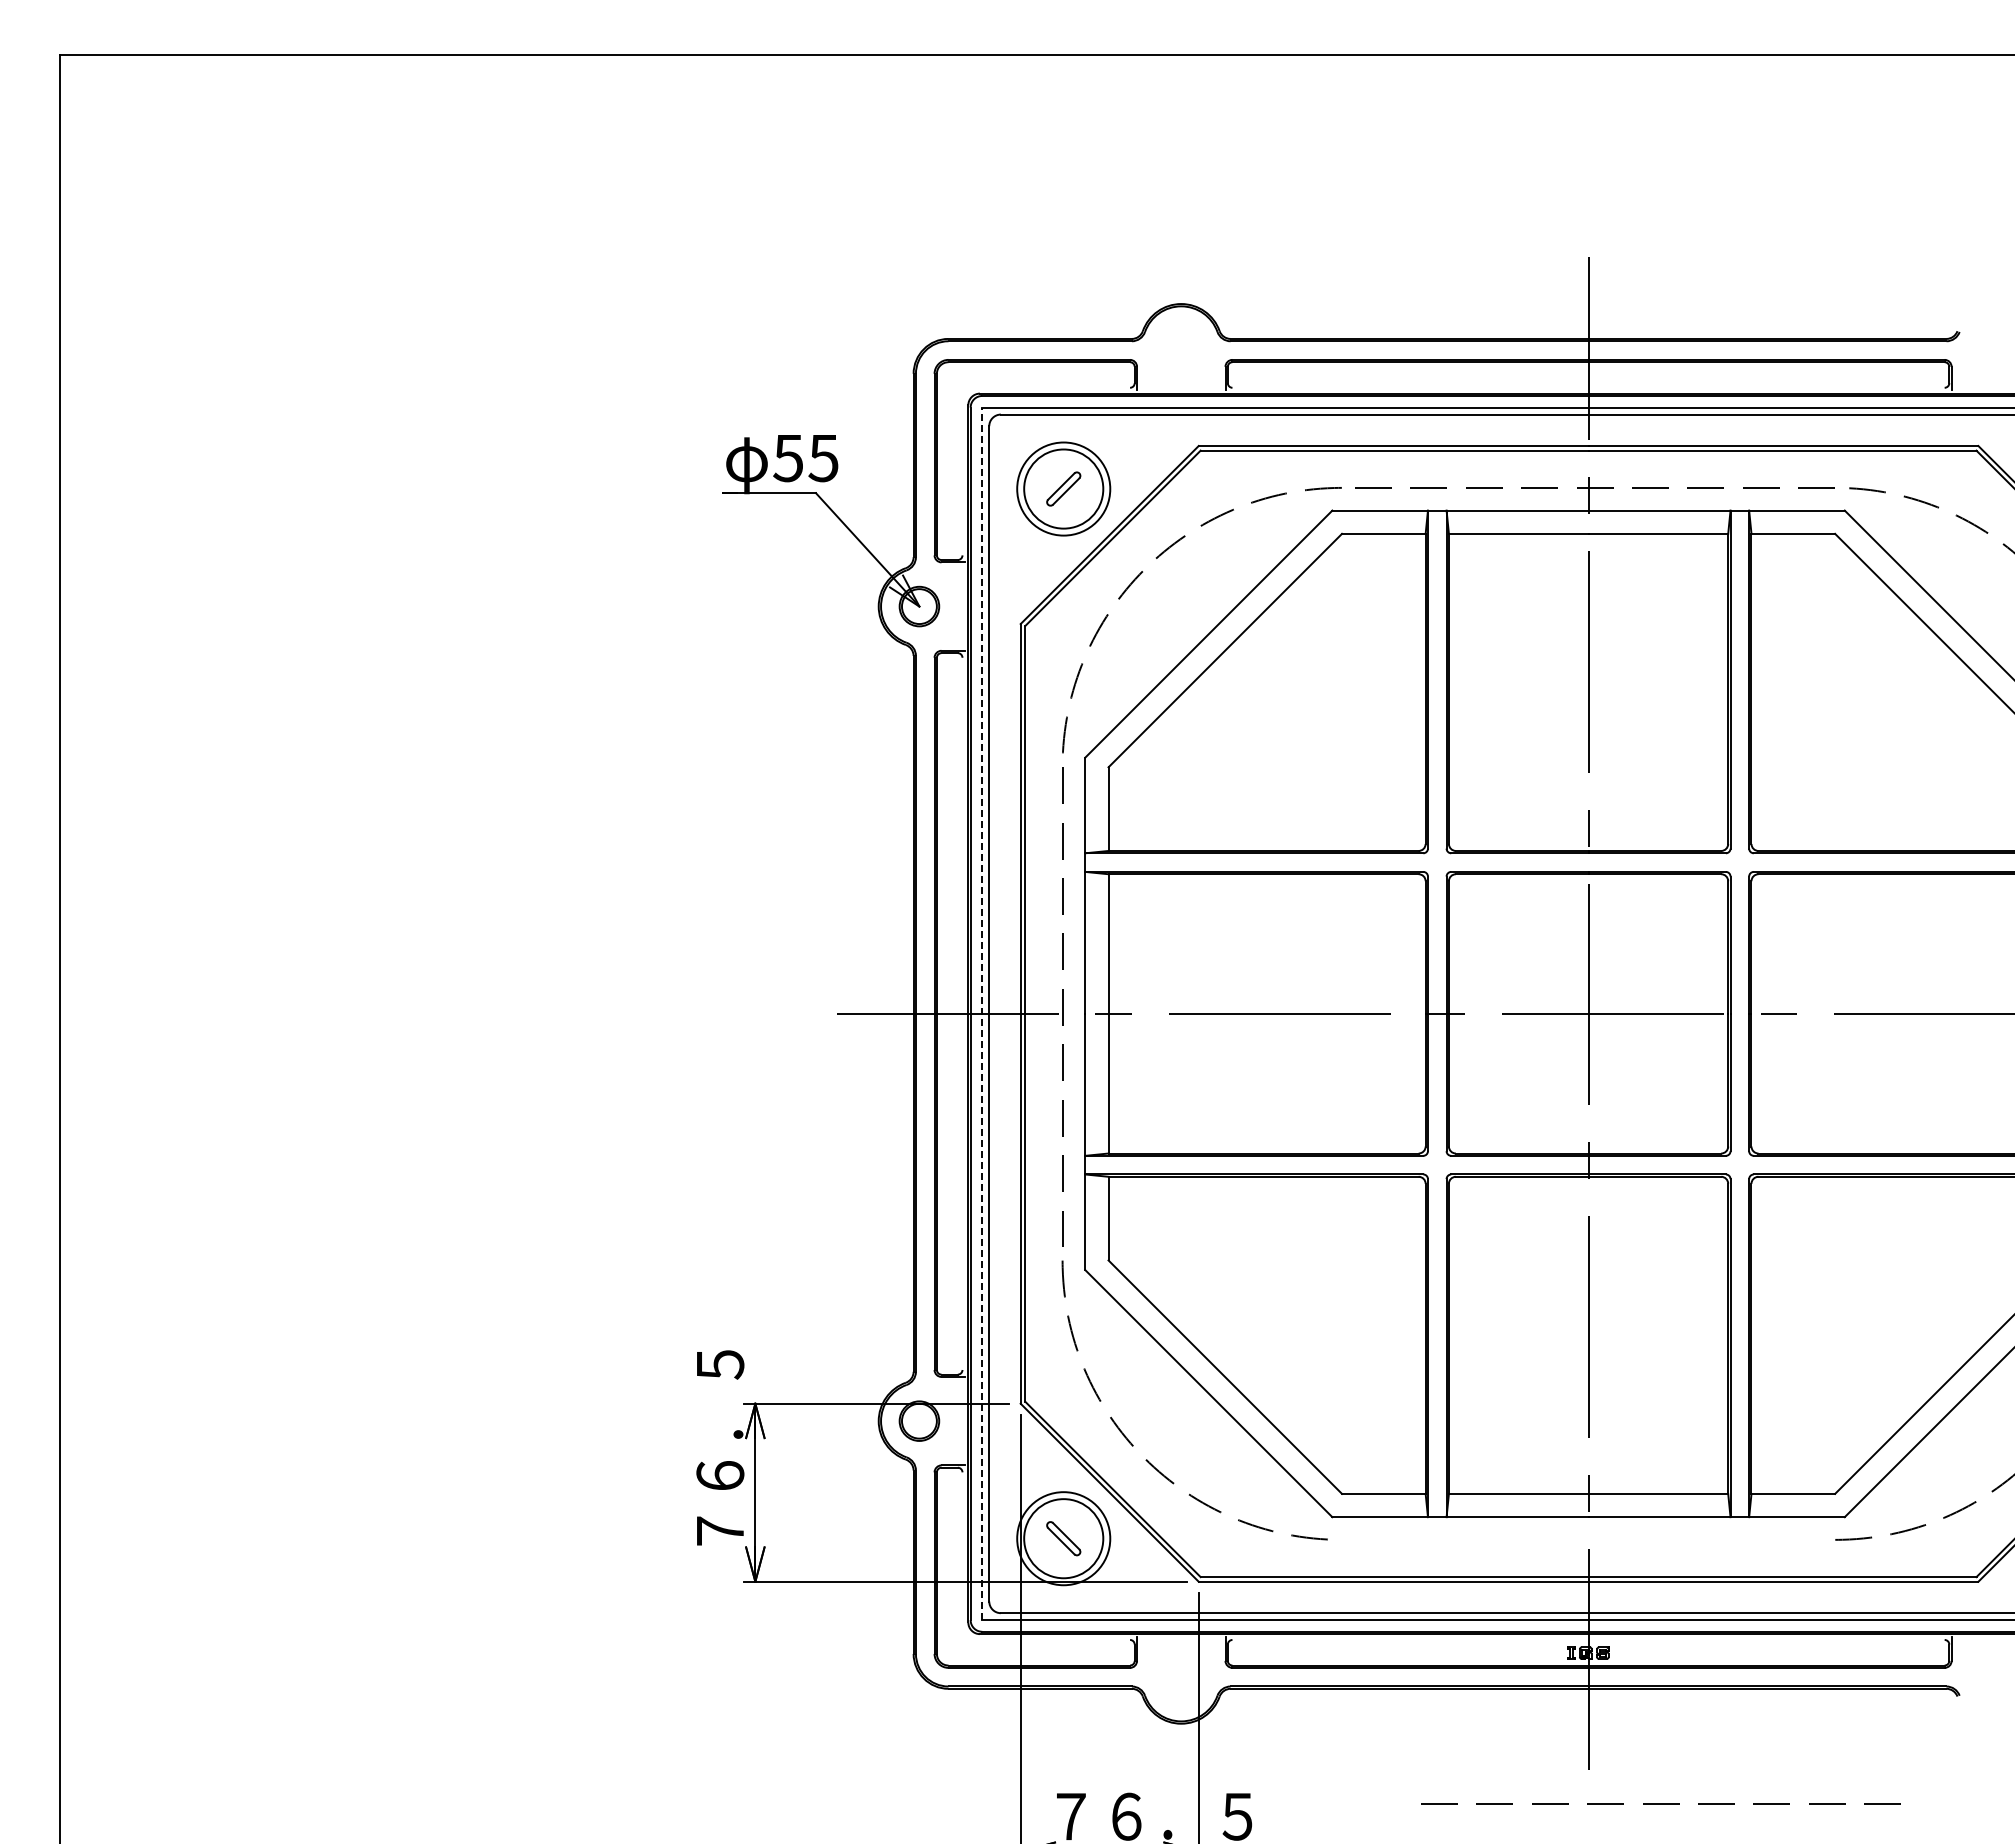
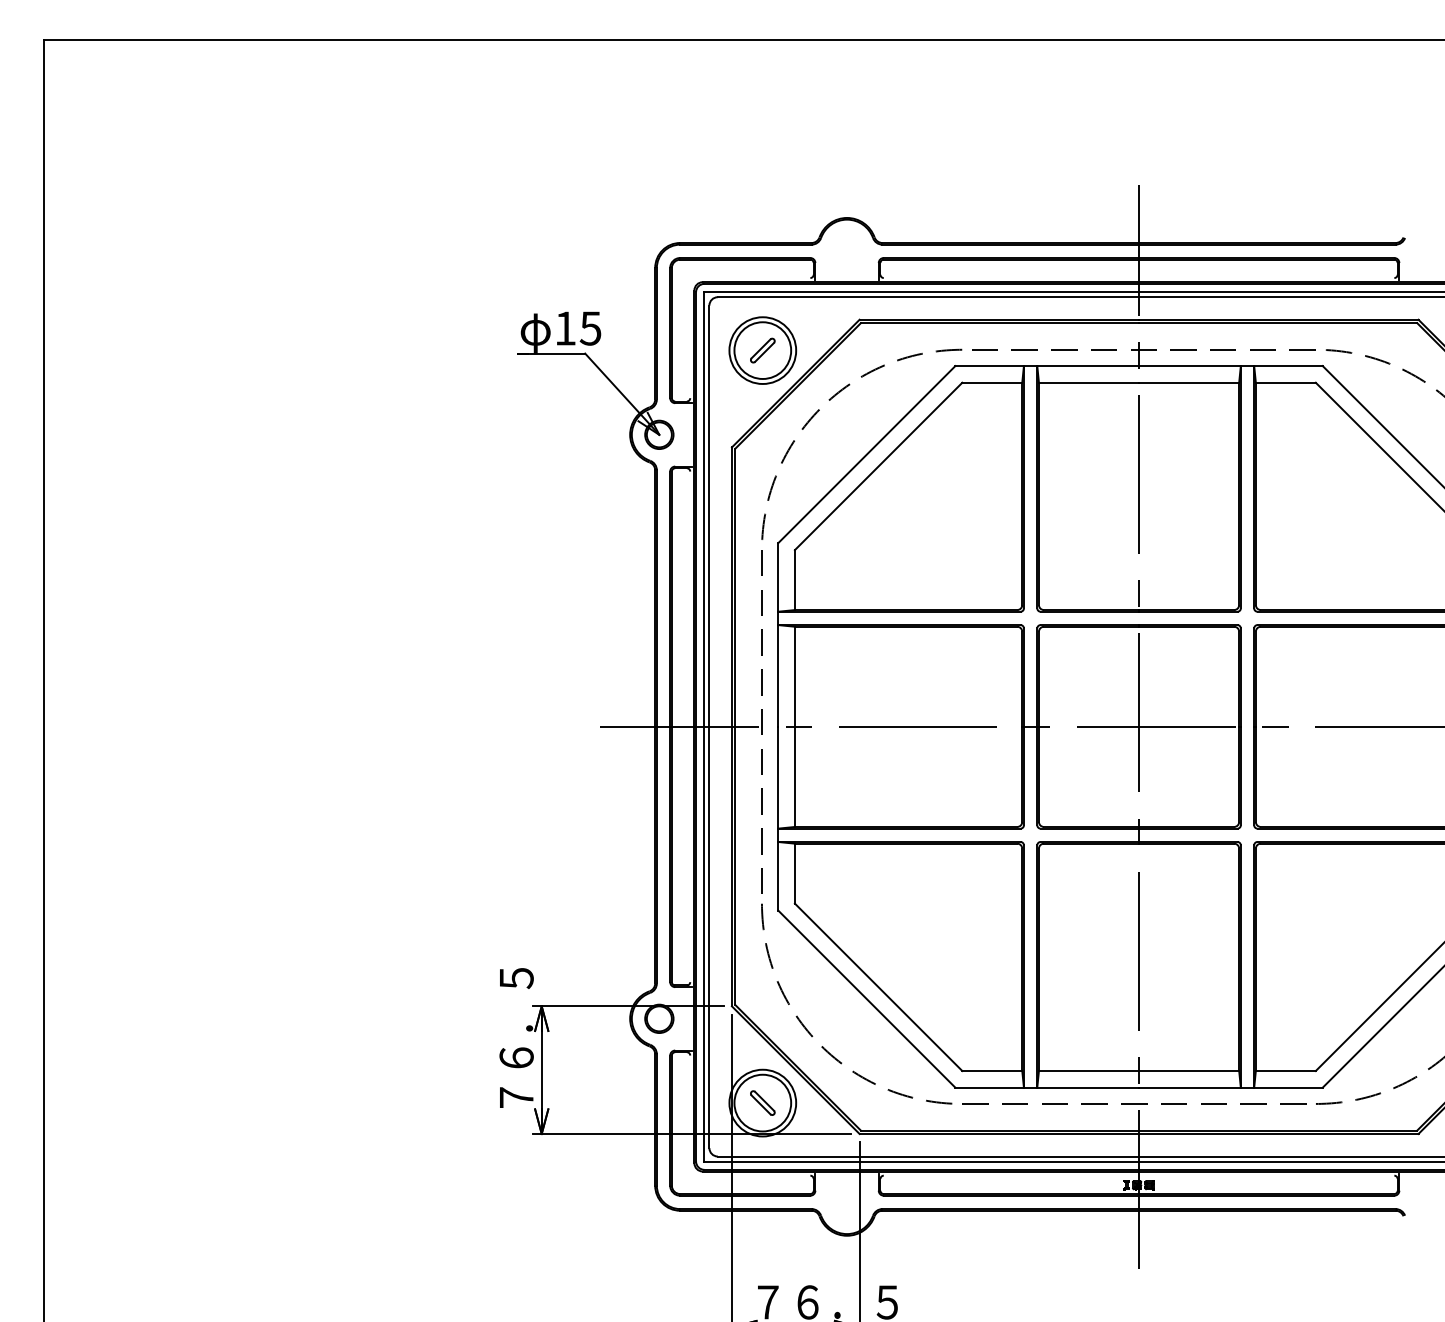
text: (787, 458) -> (564, 328), 55 -> 15
line: (982, 1013) -> (704, 726), dashed -> solid
line: (1660, 1803) -> (1134, 1103), moved

